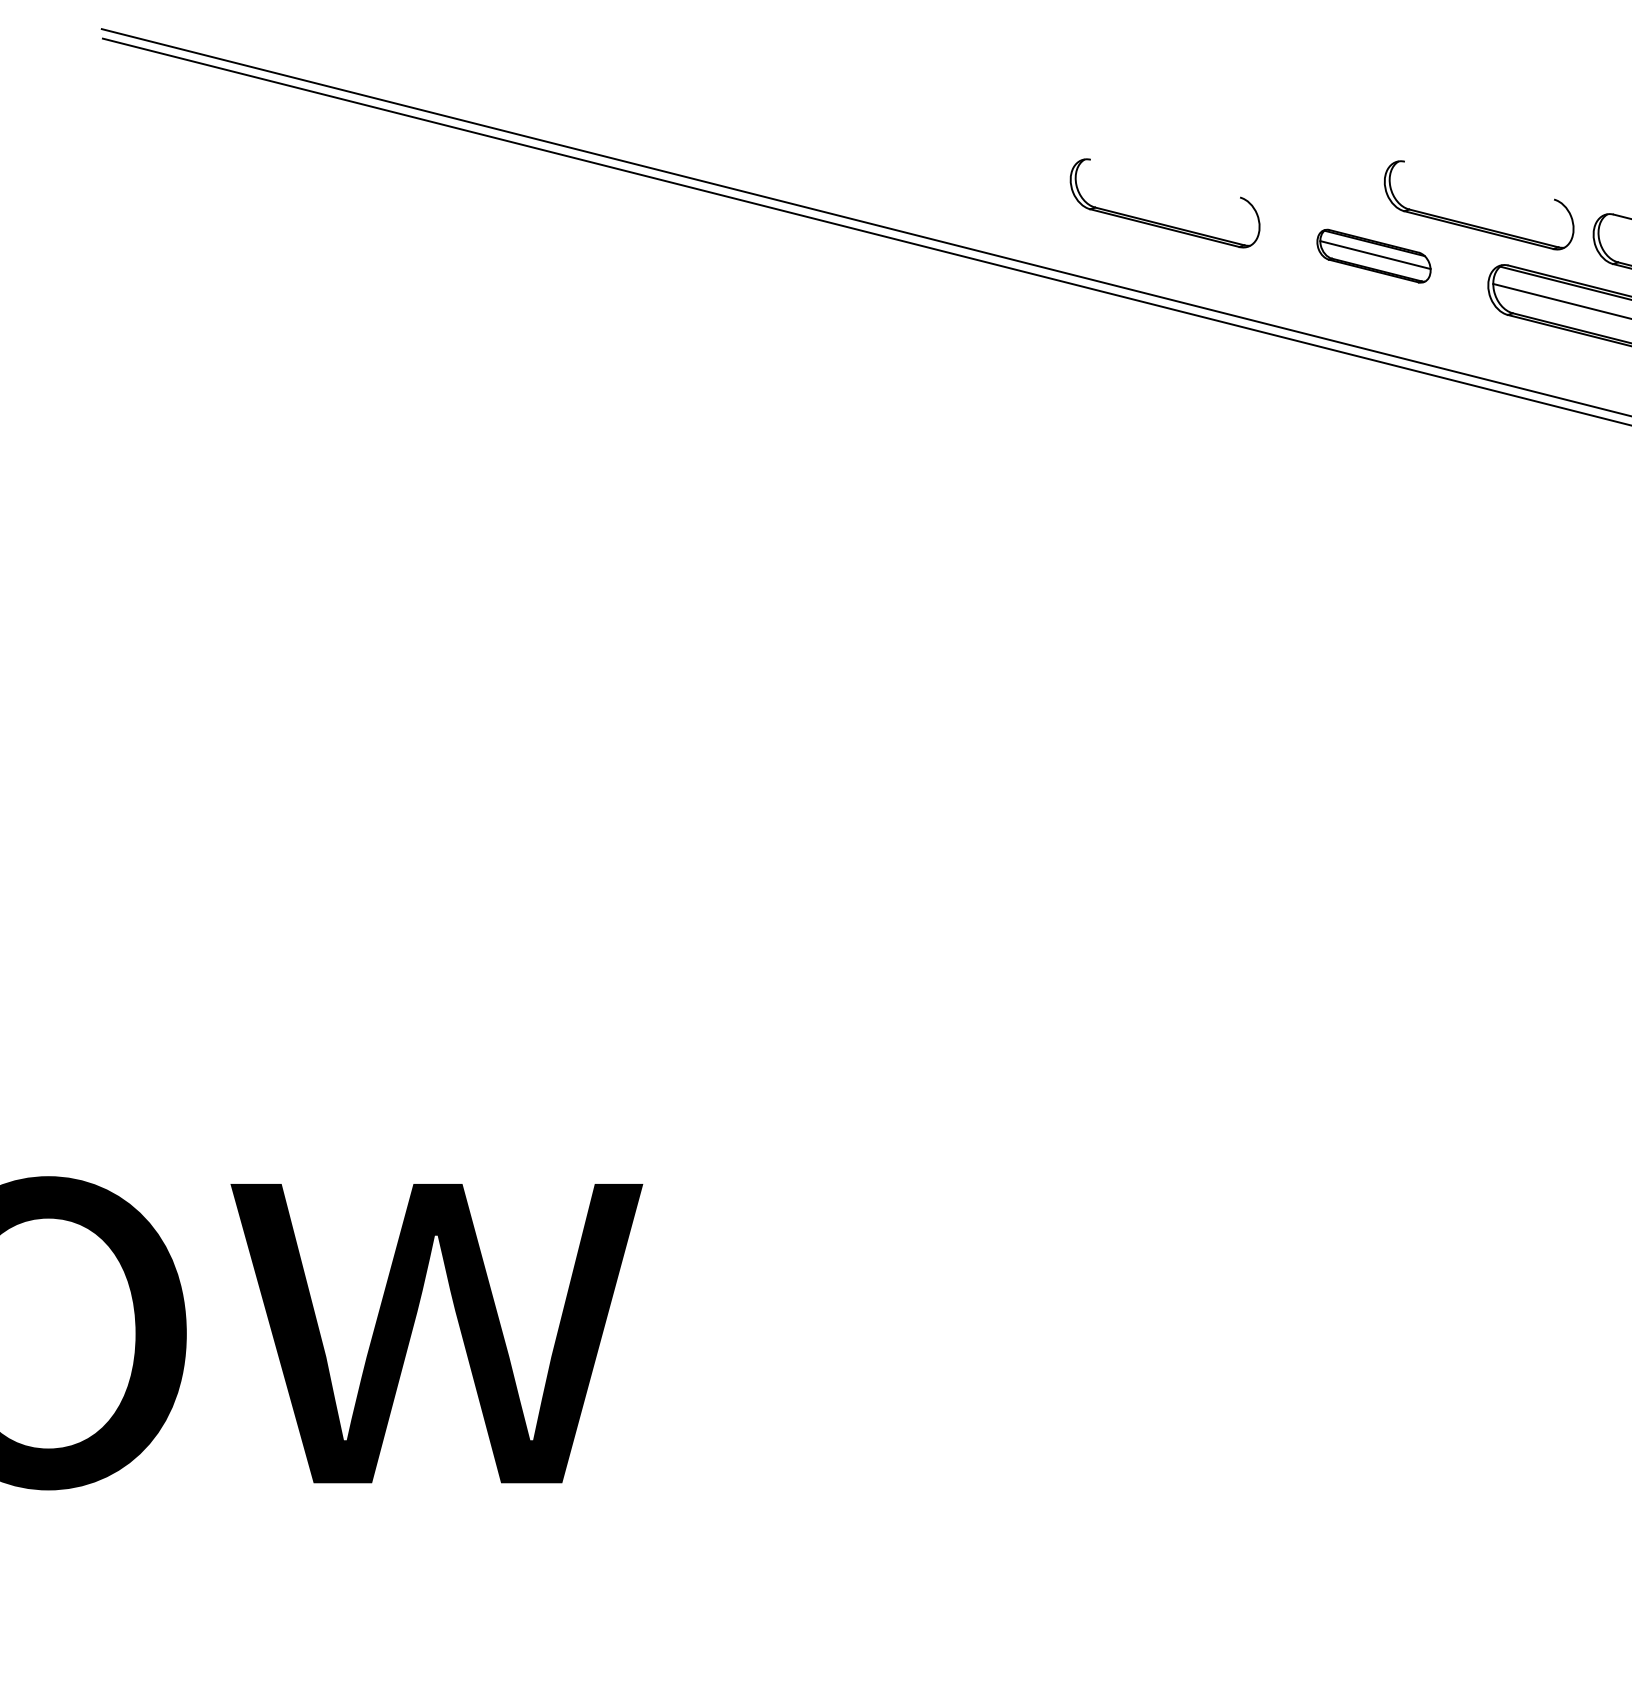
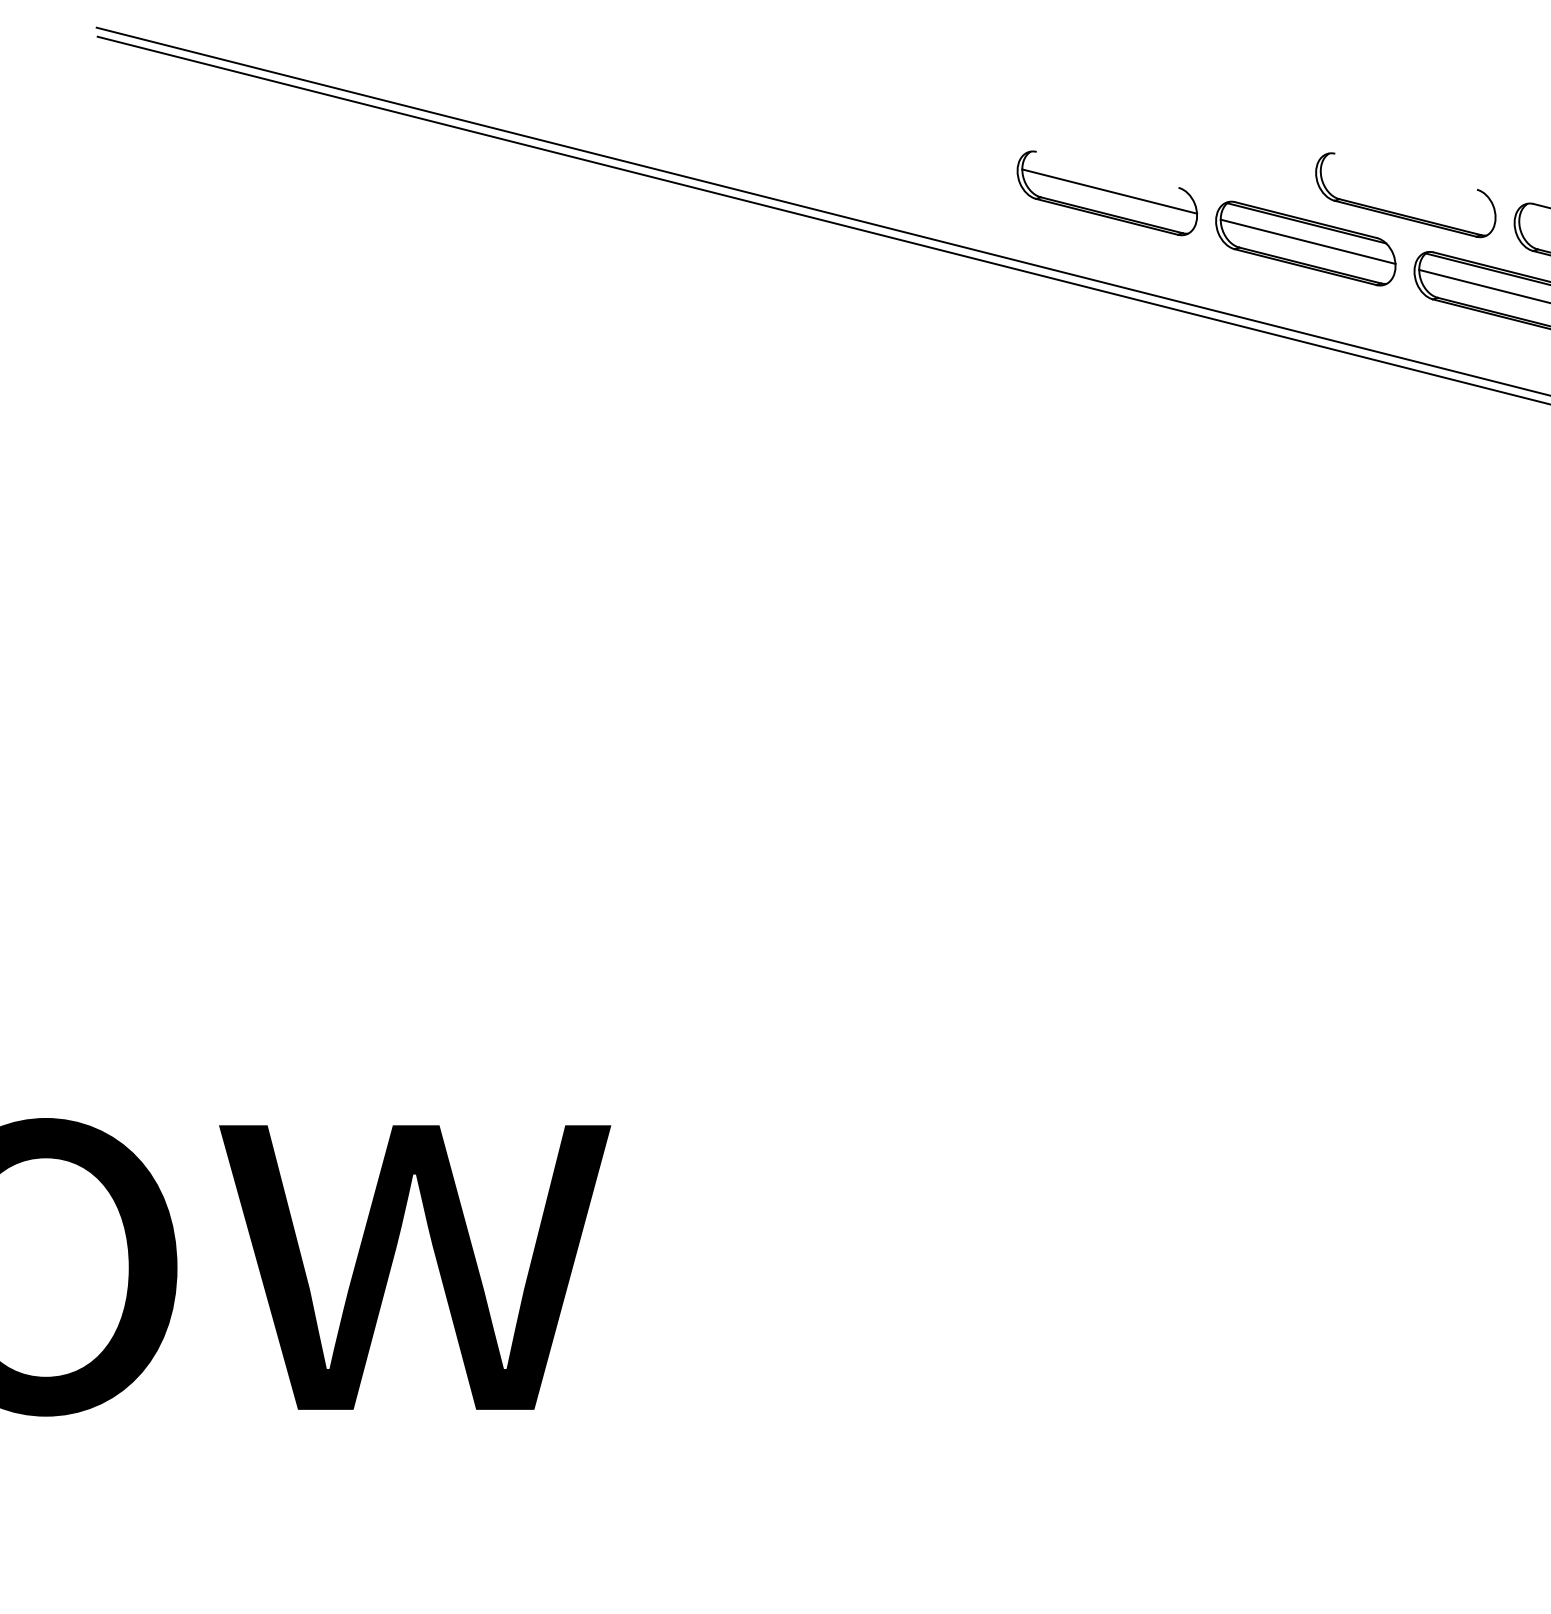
line: (1167, 201) -> (1109, 191), added
part: (1373, 256) -> (1305, 243), size x1.67

